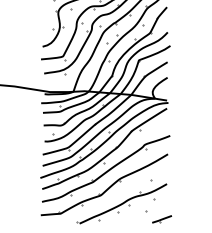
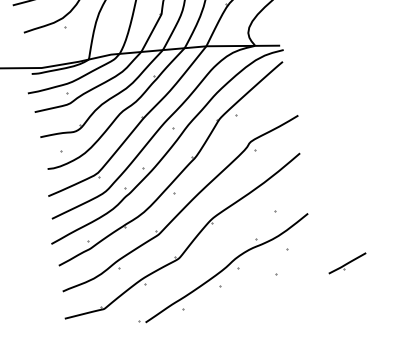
part: (161, 219) -> (346, 263), moved

